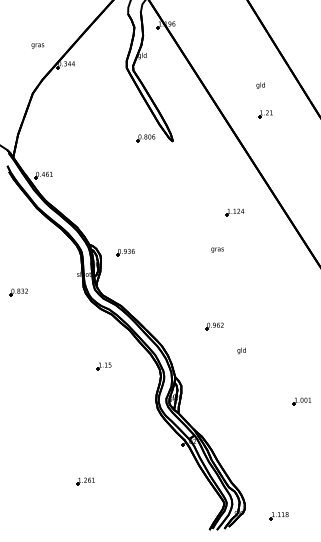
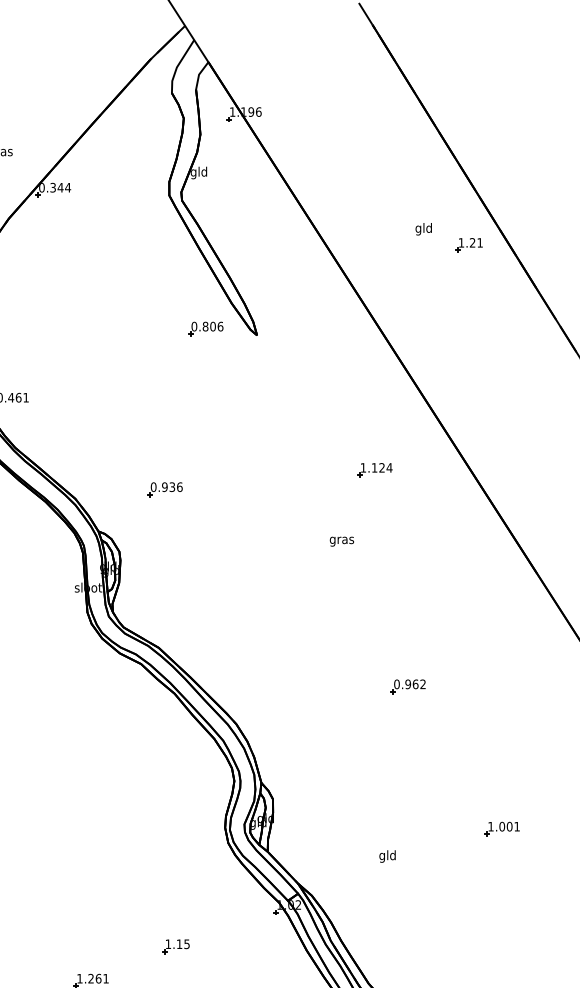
part: (265, 114) -> (468, 246), moved
part: (125, 252) -> (165, 489), moved
part: (214, 326) -> (408, 686), moved
text: (241, 350) -> (387, 855), moved
part: (103, 366) -> (174, 946), moved

